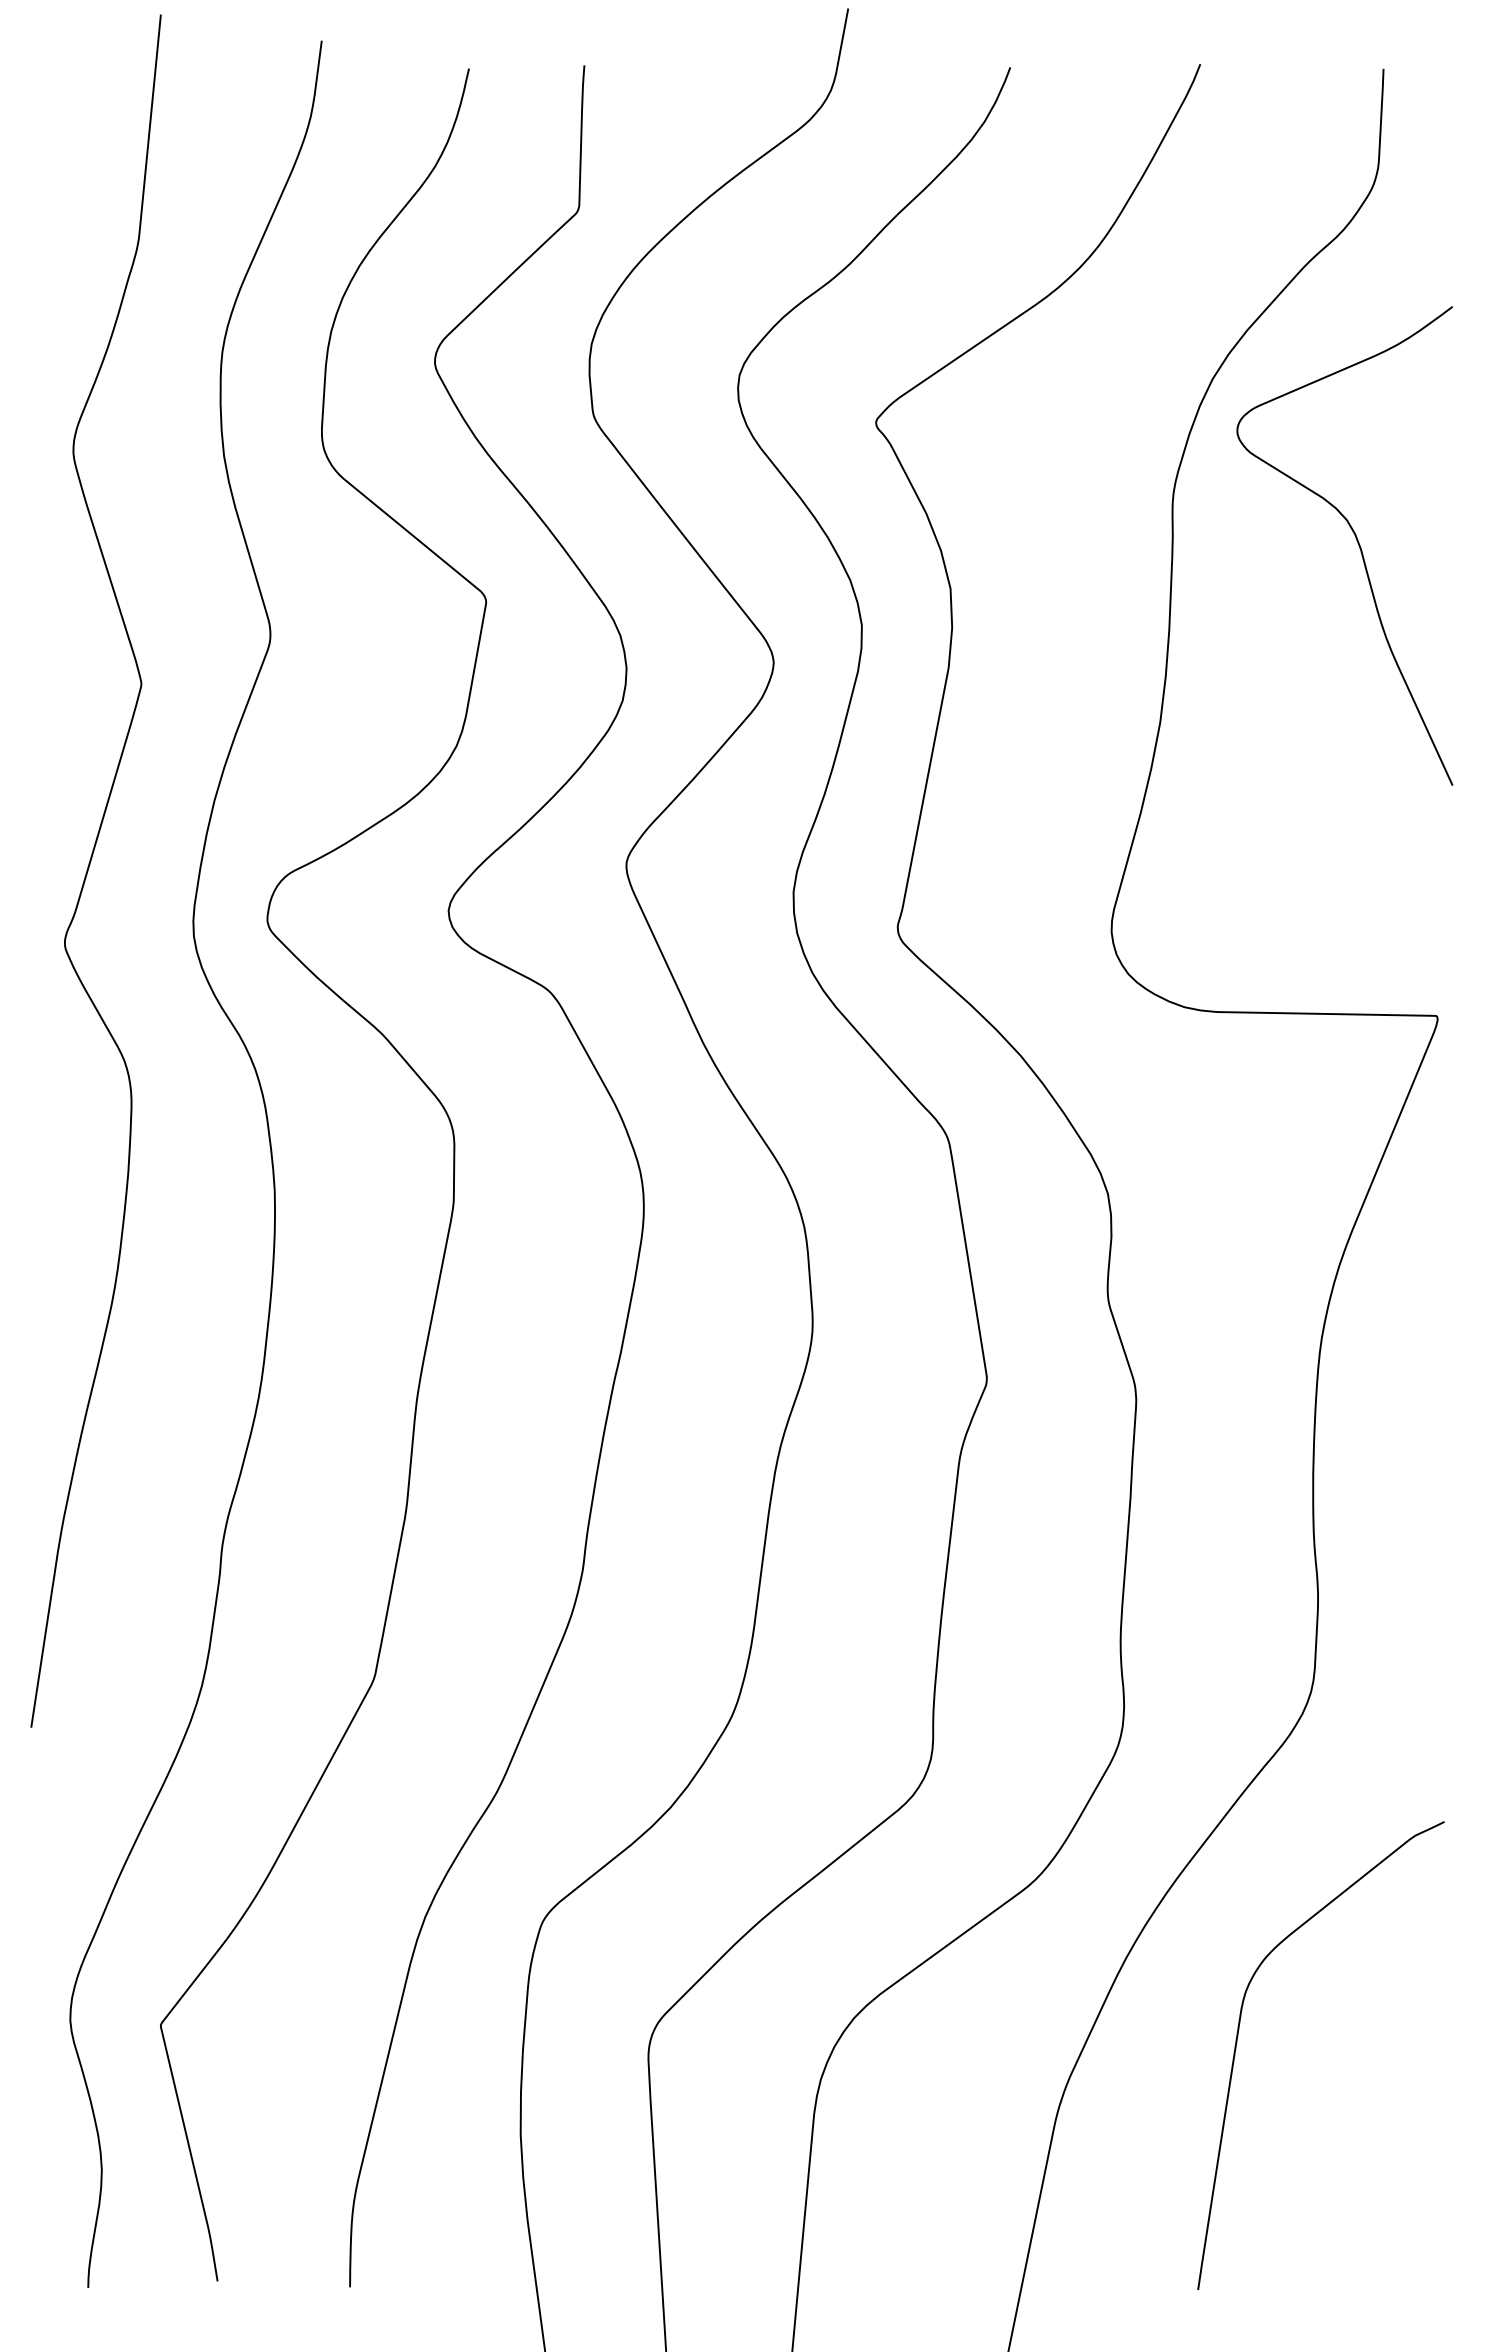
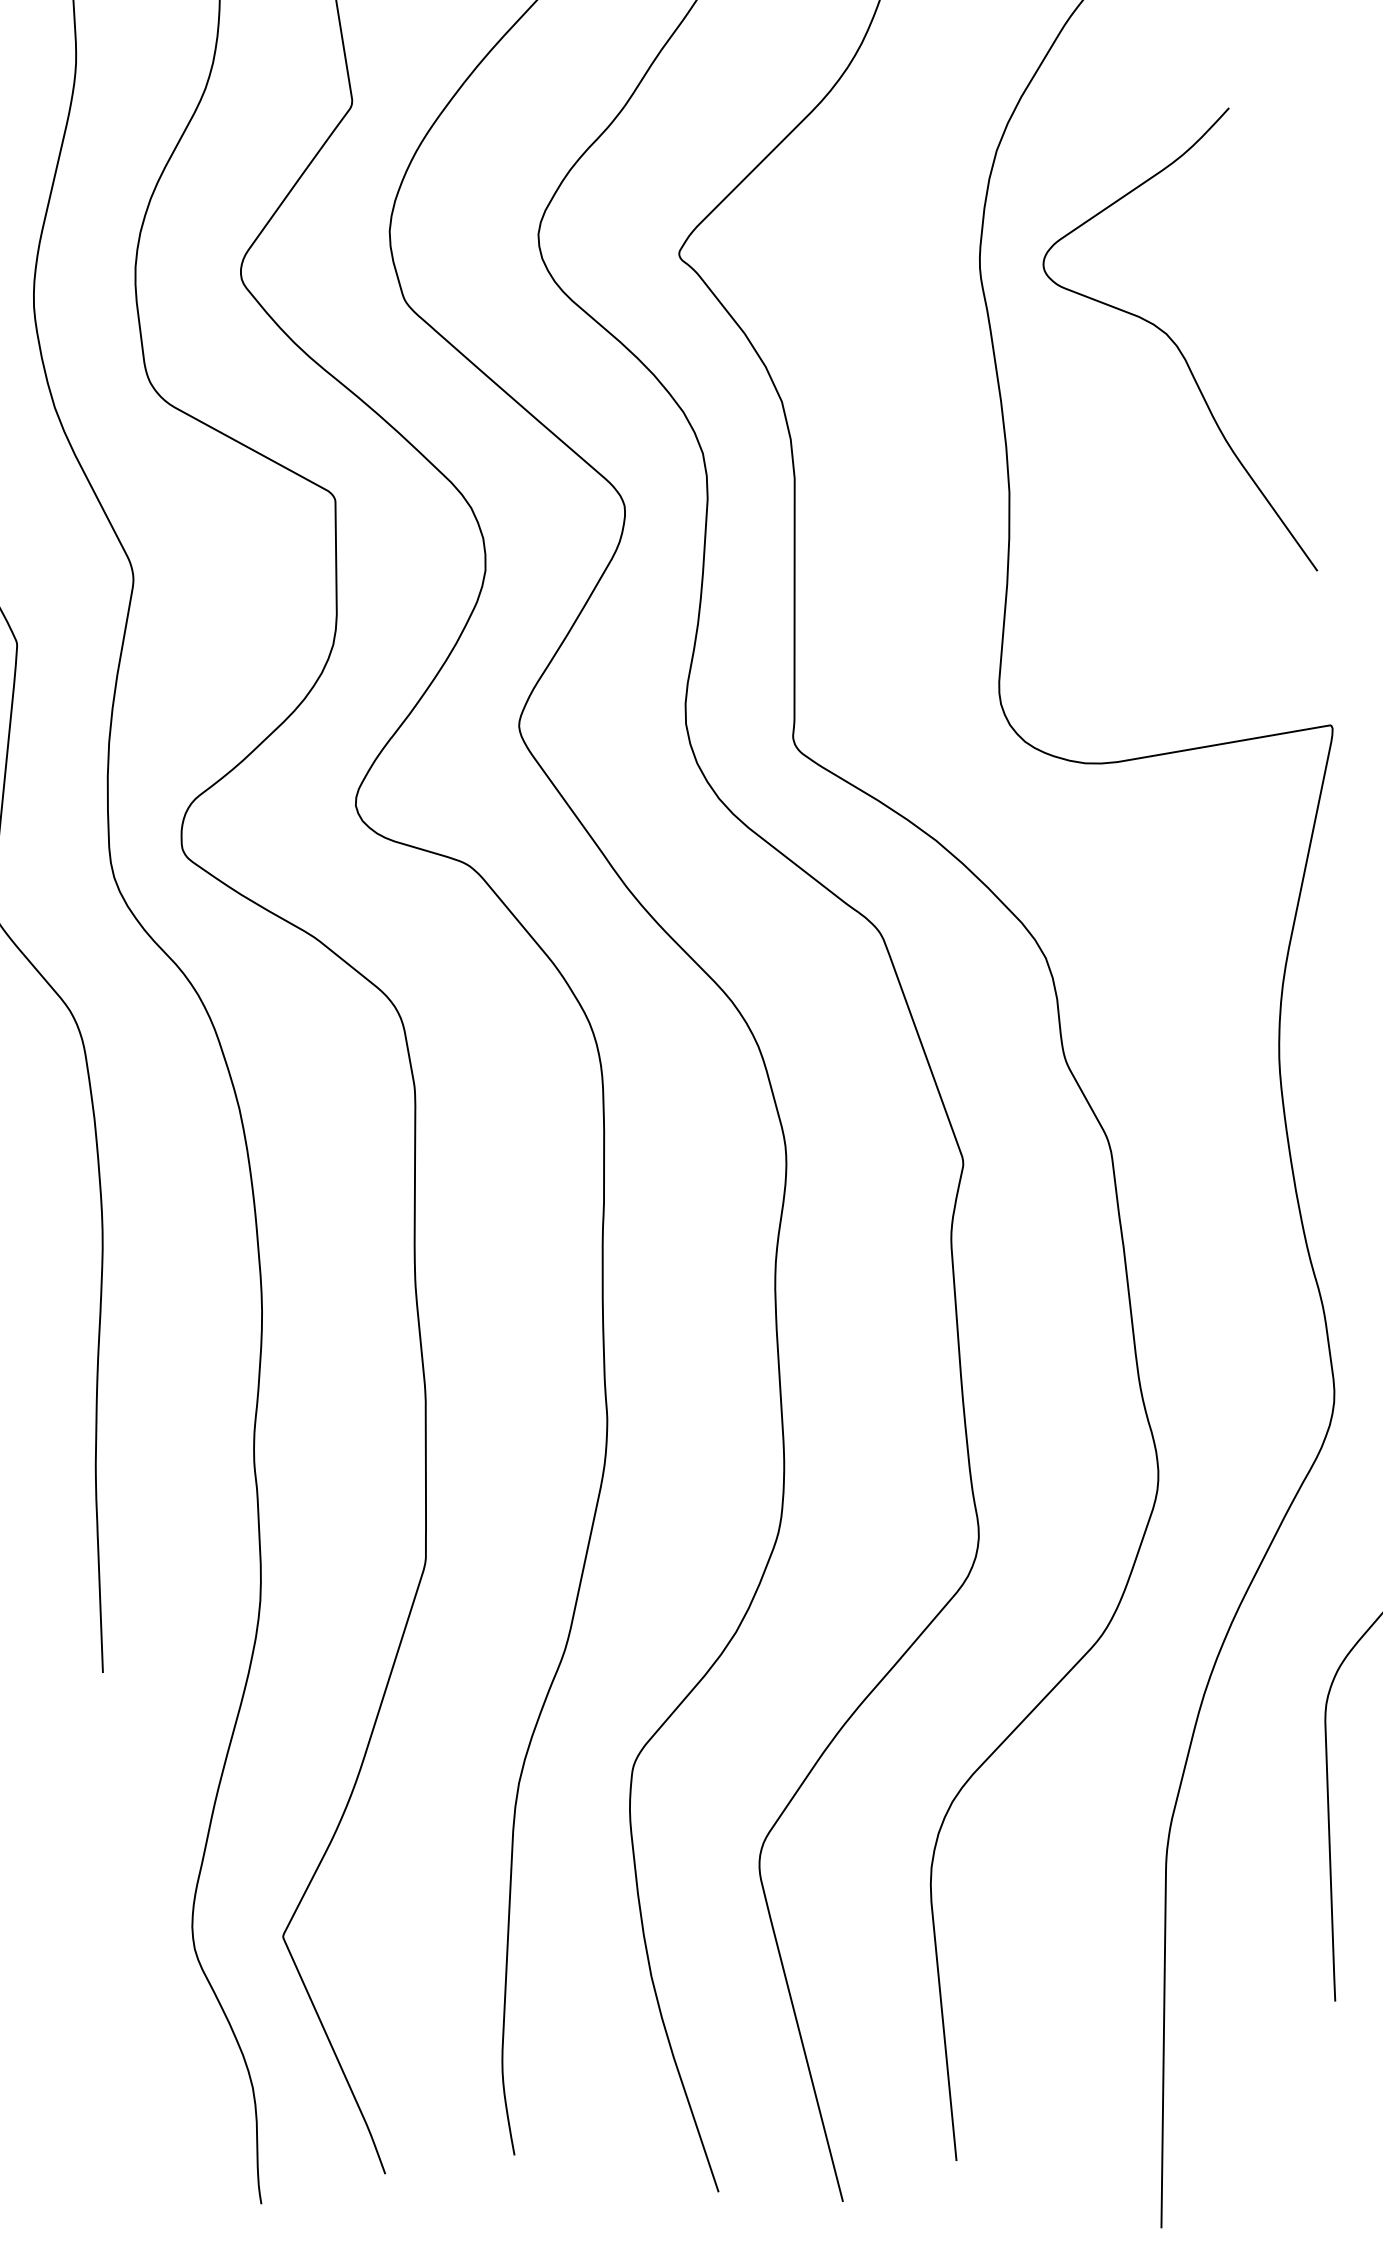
curve: (1356, 540) -> (1179, 351), moved

